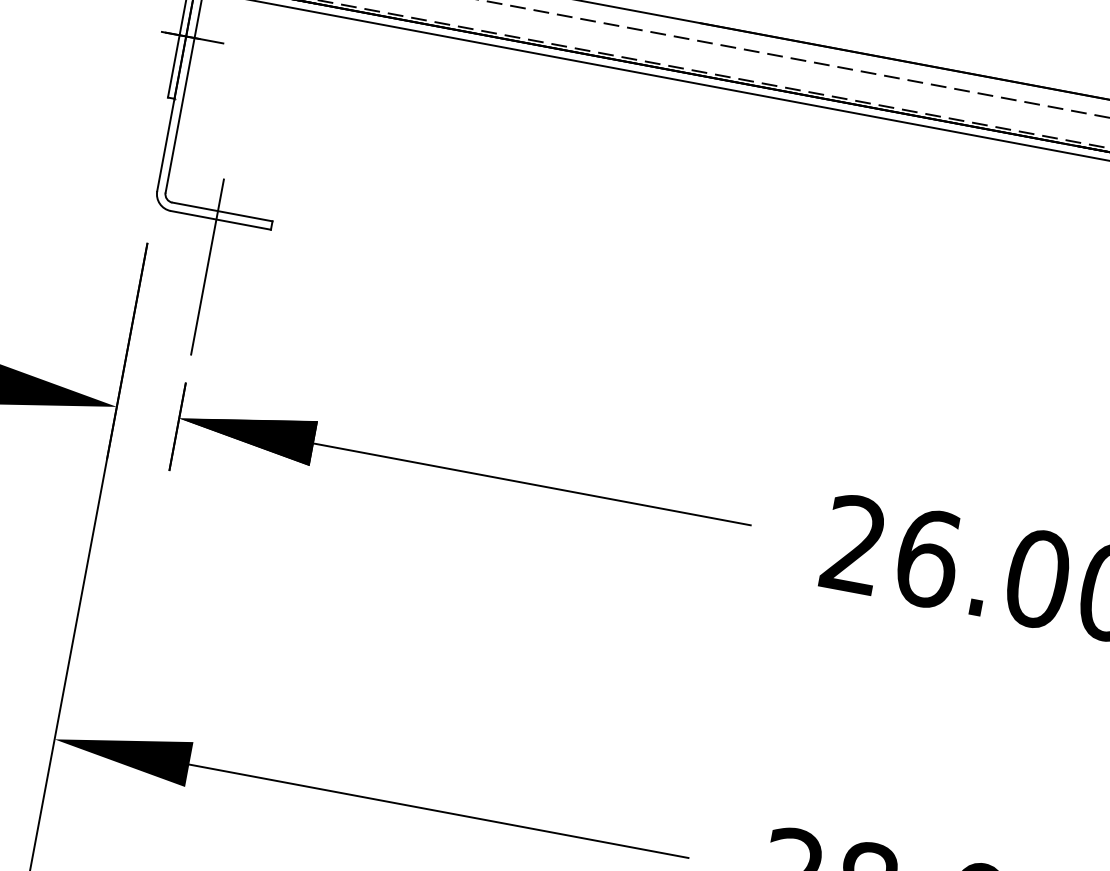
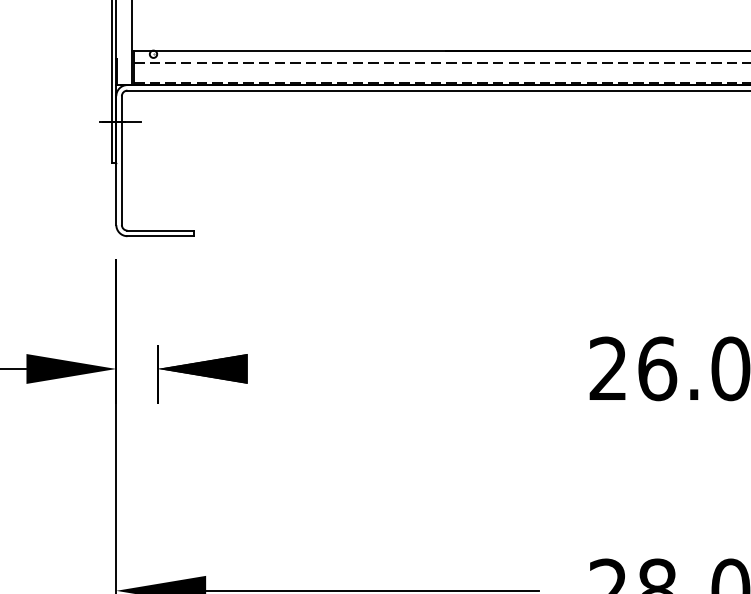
line: (207, 266) -> (157, 267), removed
line: (532, 483) -> (393, 368), removed

